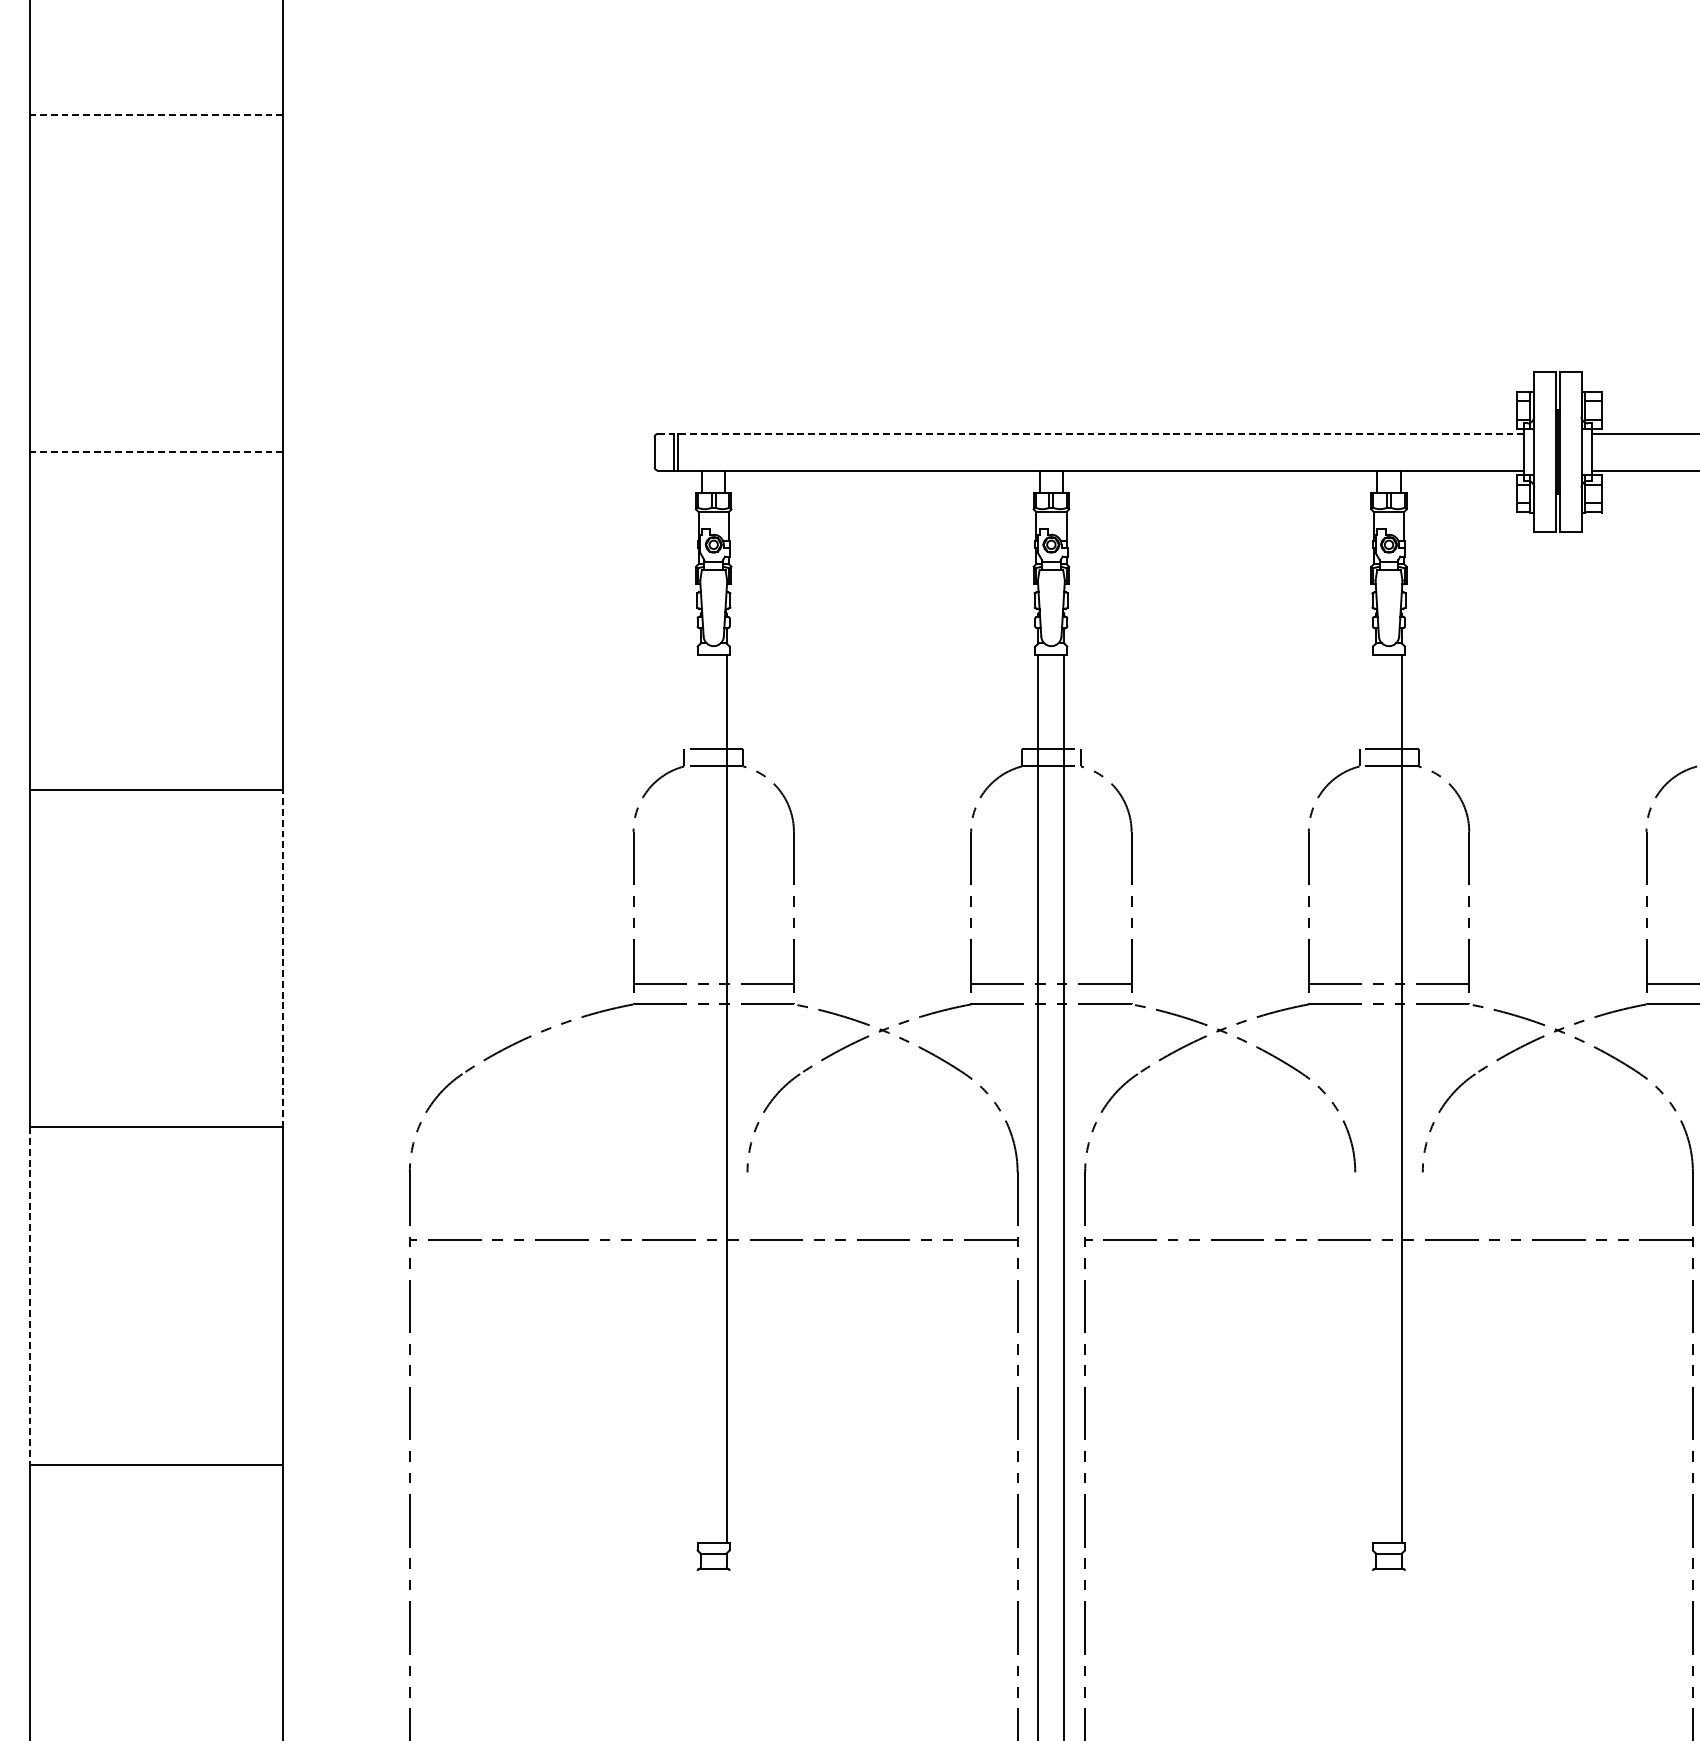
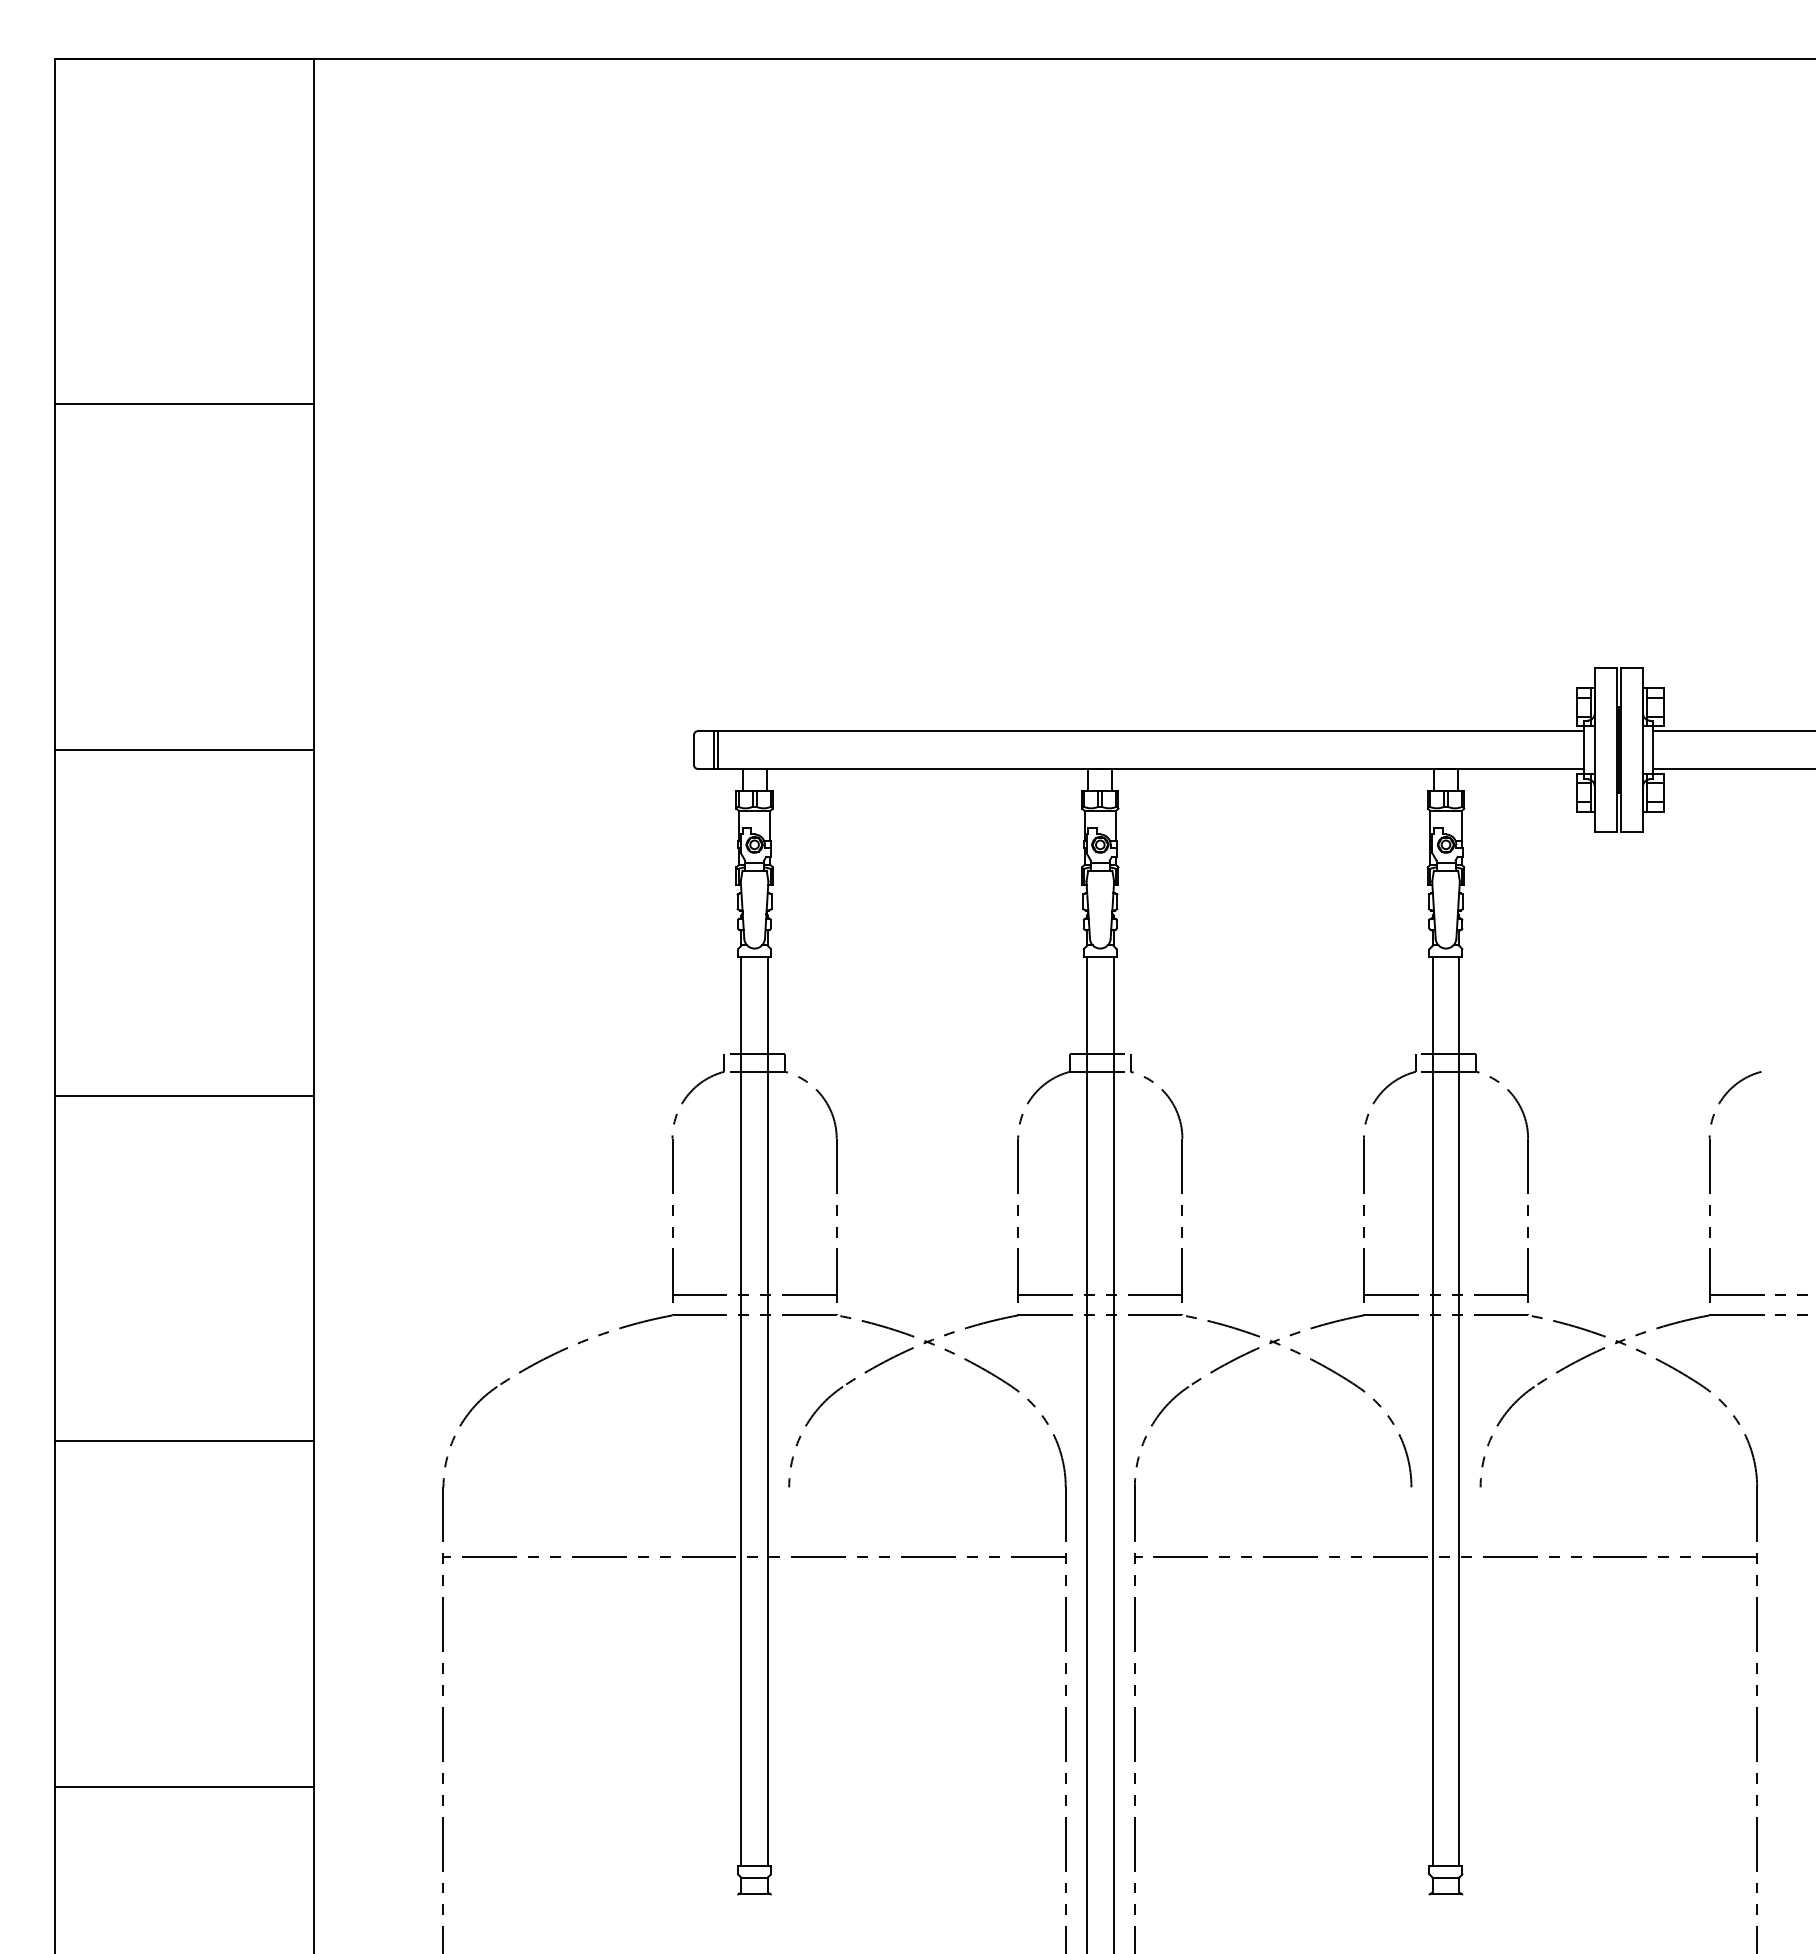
line: (156, 114) -> (184, 404), dashed -> solid
line: (1090, 434) -> (1140, 731), dashed -> solid
line: (156, 451) -> (184, 749), dashed -> solid
line: (282, 958) -> (313, 1268), dashed -> solid
line: (700, 1098) -> (741, 1411), added
line: (1375, 1098) -> (1432, 1411), added
line: (29, 1296) -> (54, 1614), dashed -> solid

